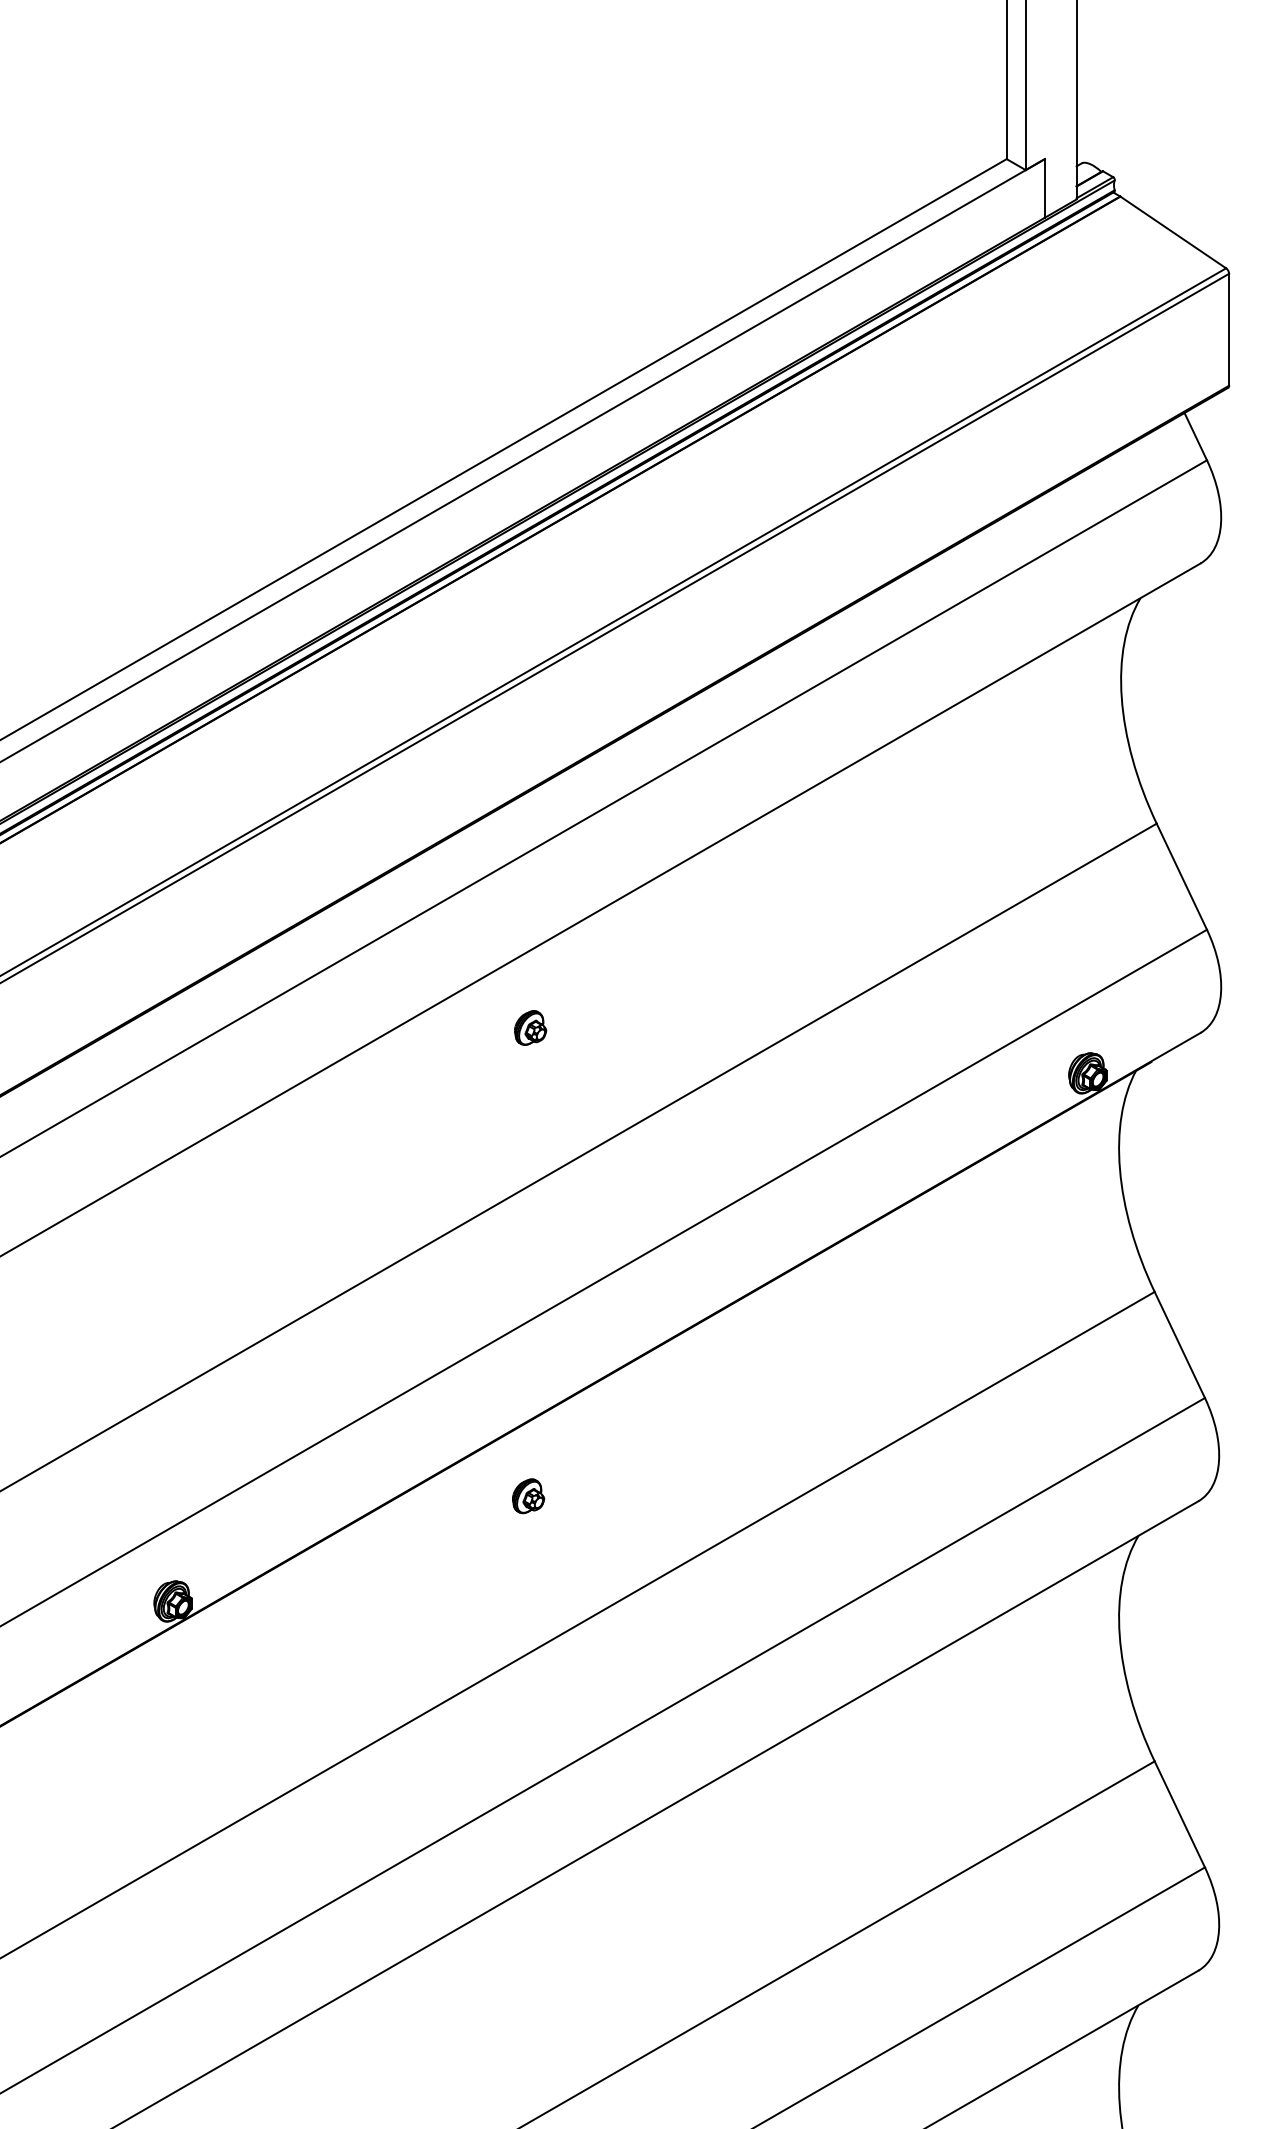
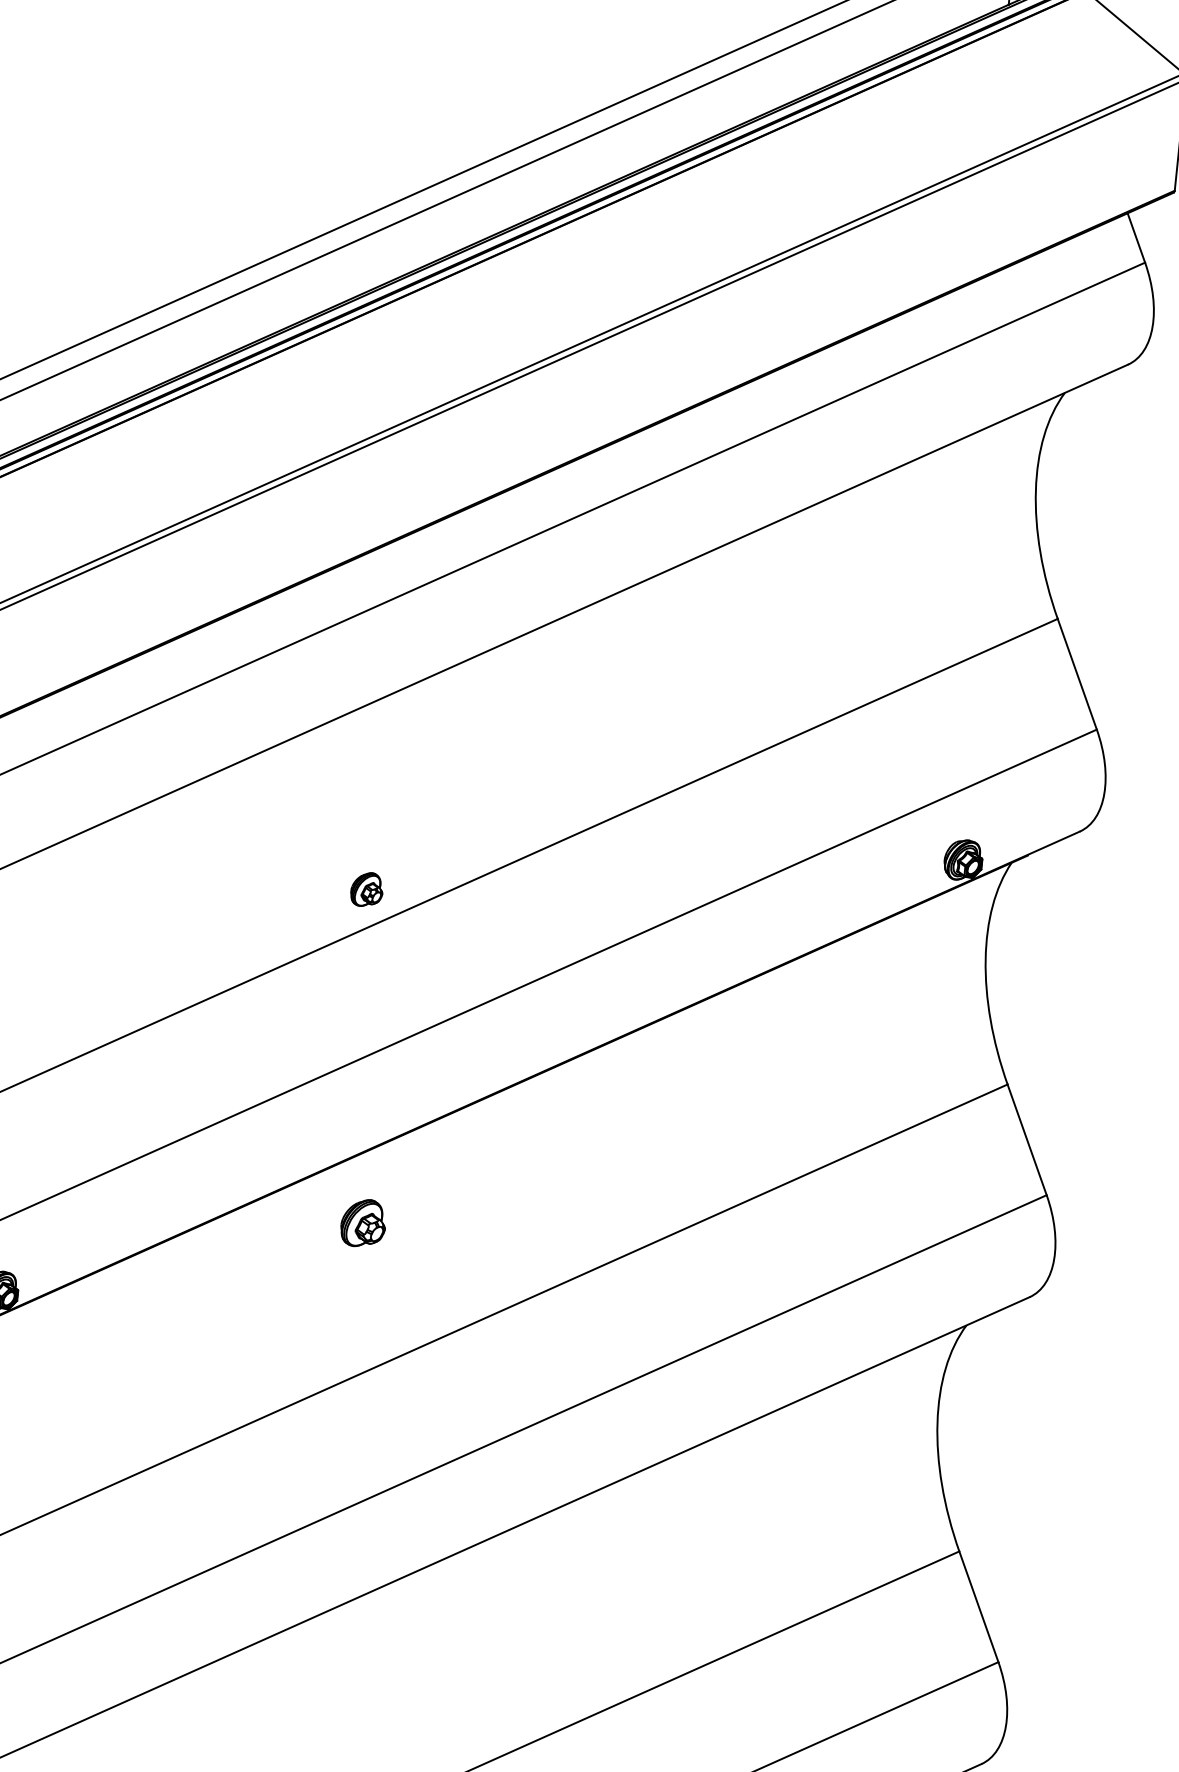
part: (530, 1027) -> (367, 889), moved
part: (528, 1496) -> (363, 1223), size x1.4

